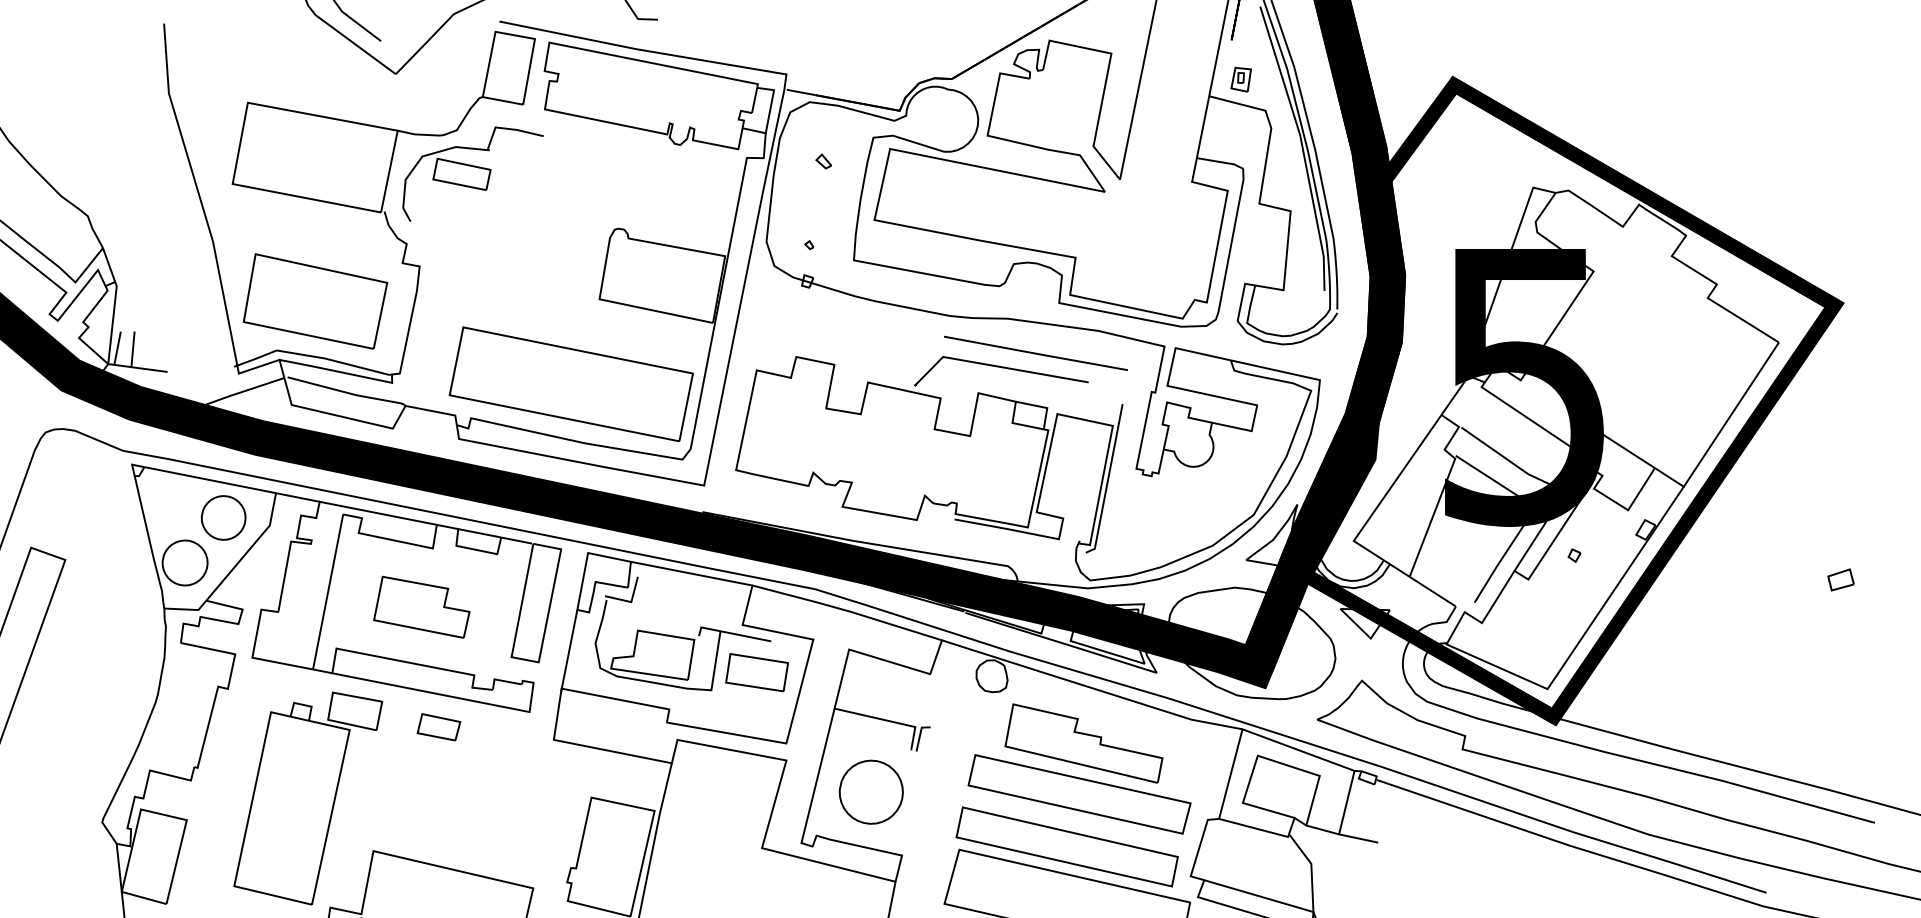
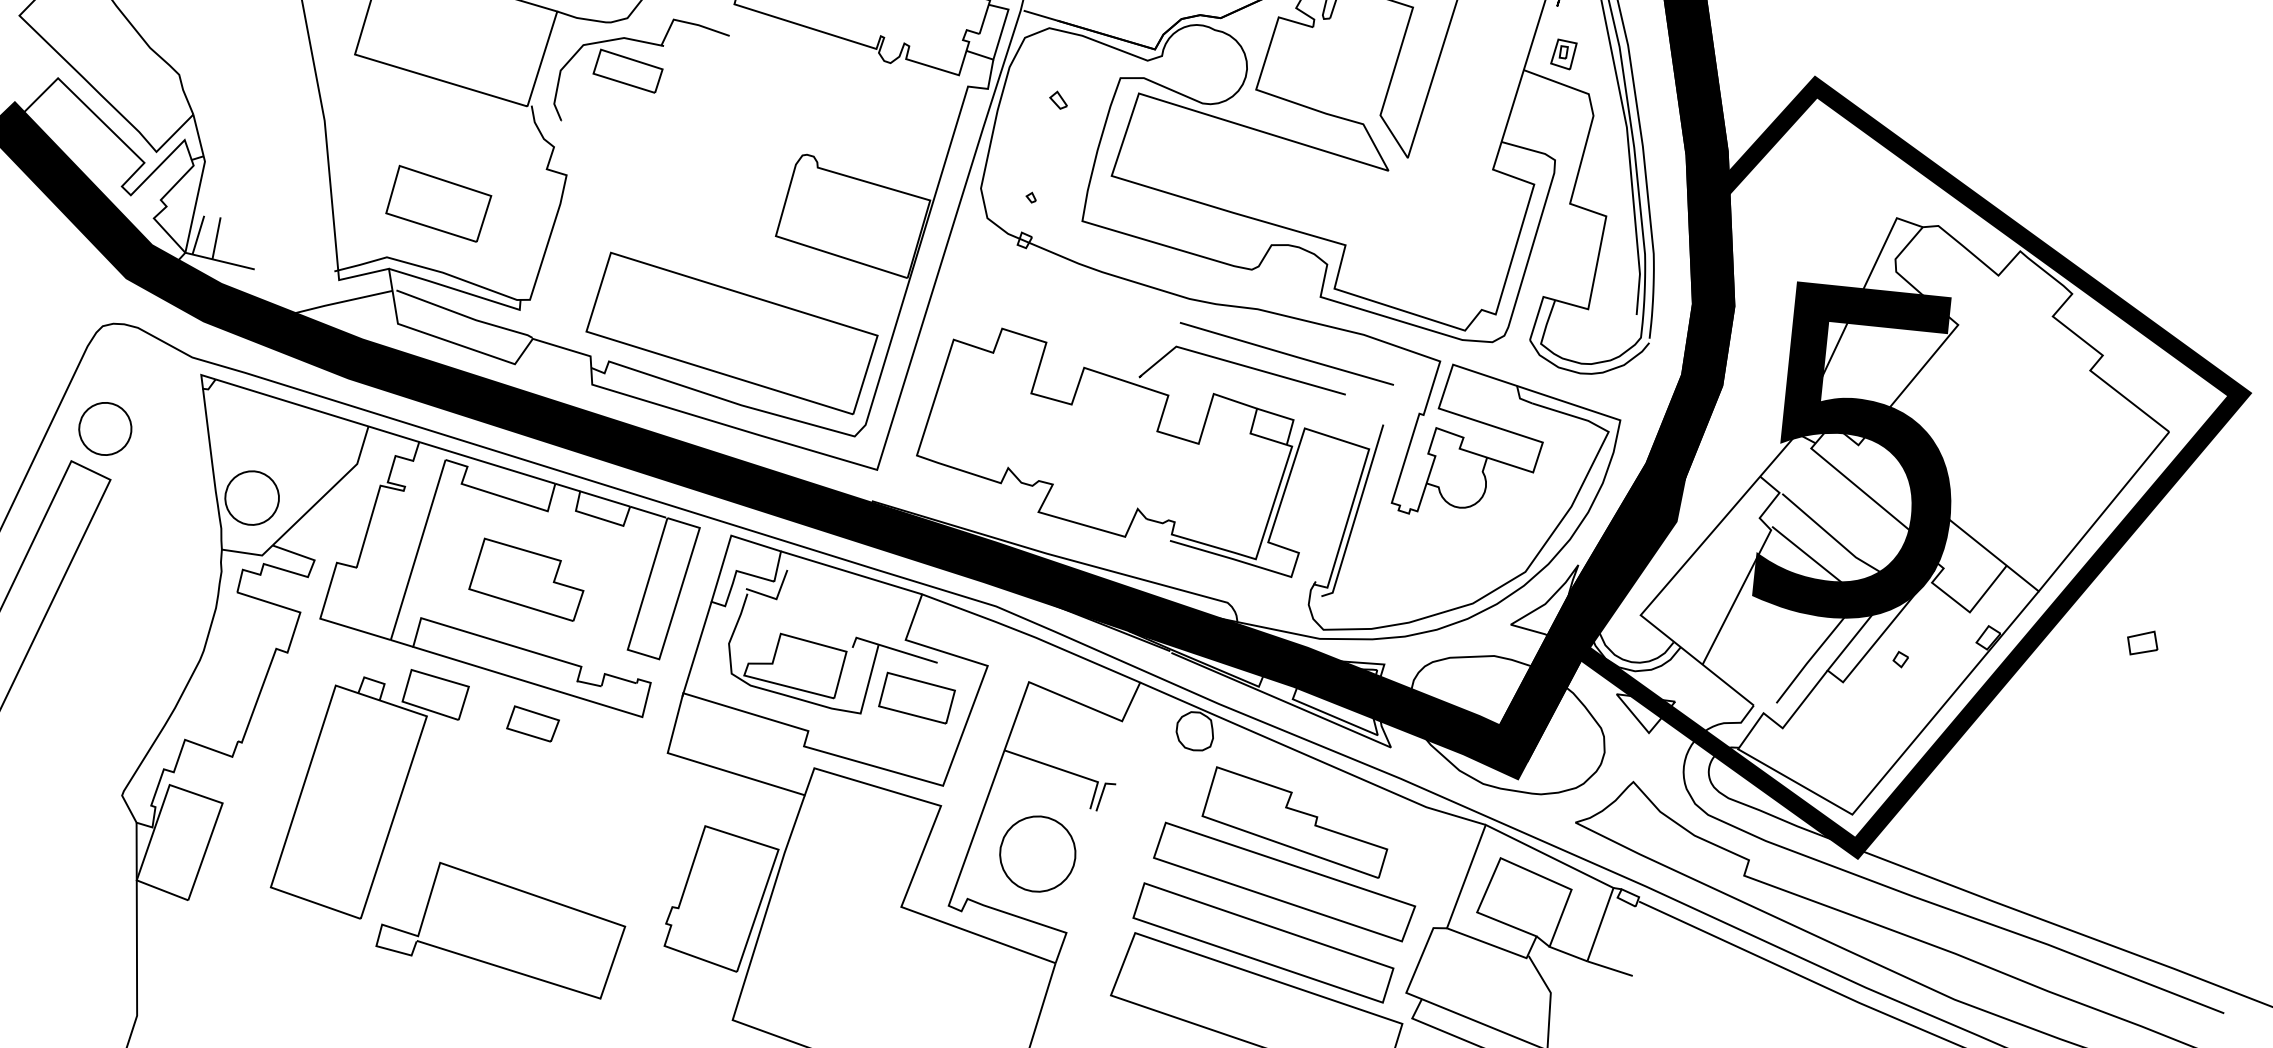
part: (315, 301) -> (438, 203), size x0.6
part: (223, 517) -> (105, 428), moved
part: (1840, 579) -> (2142, 642), moved

